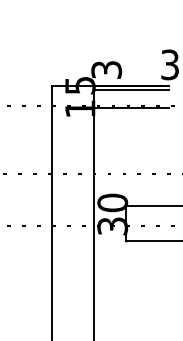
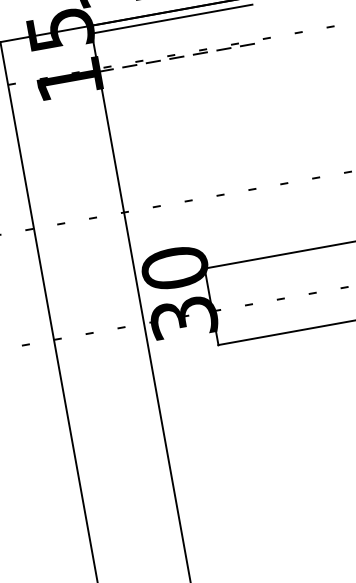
line: (131, 107) -> (178, 56), solid -> dashed

